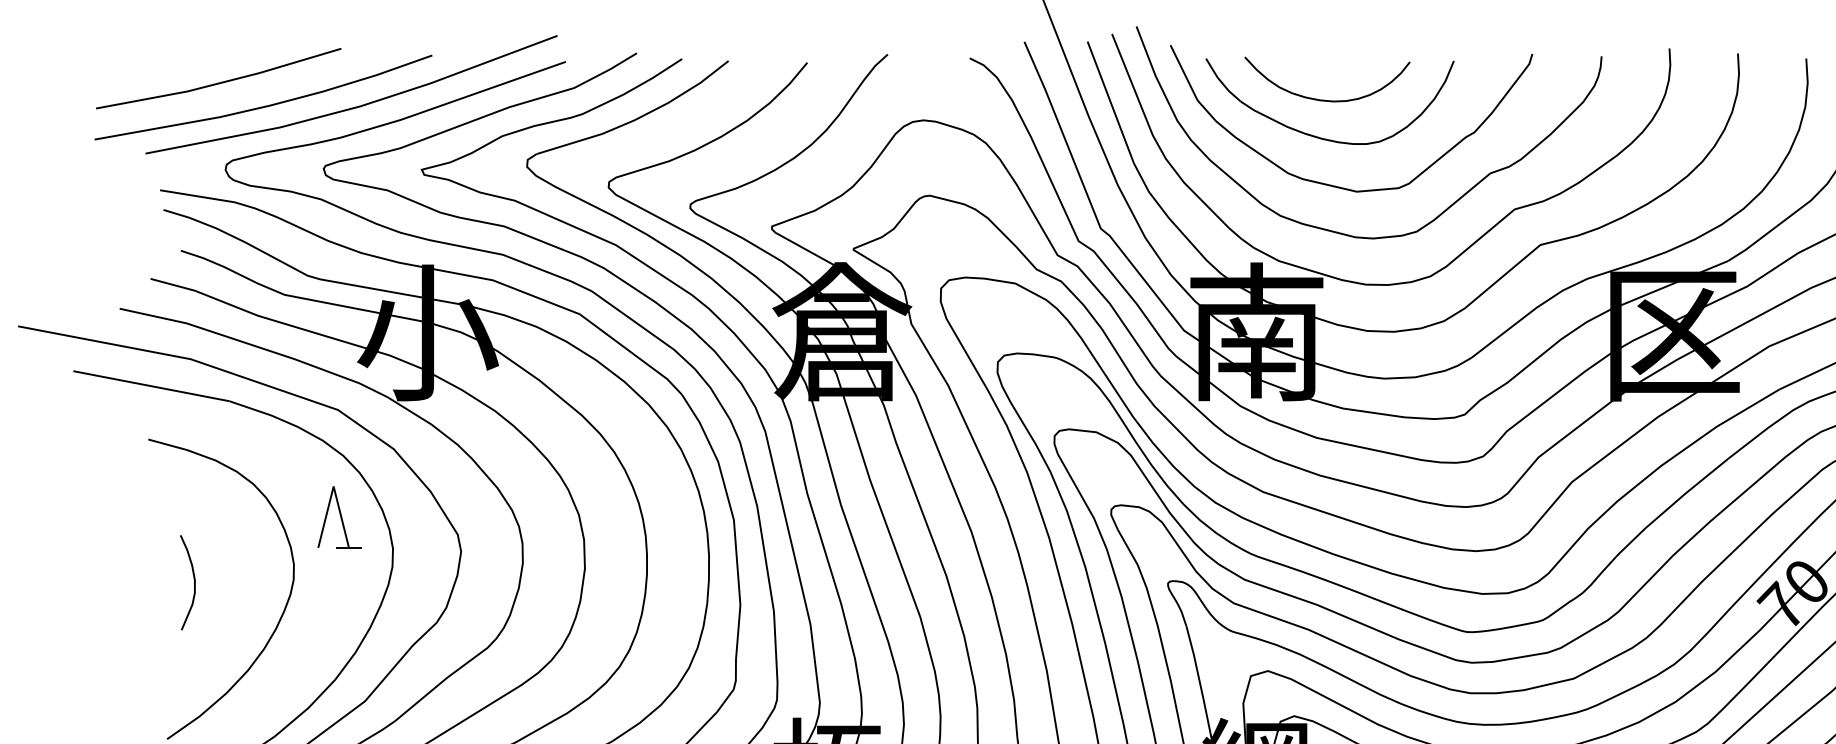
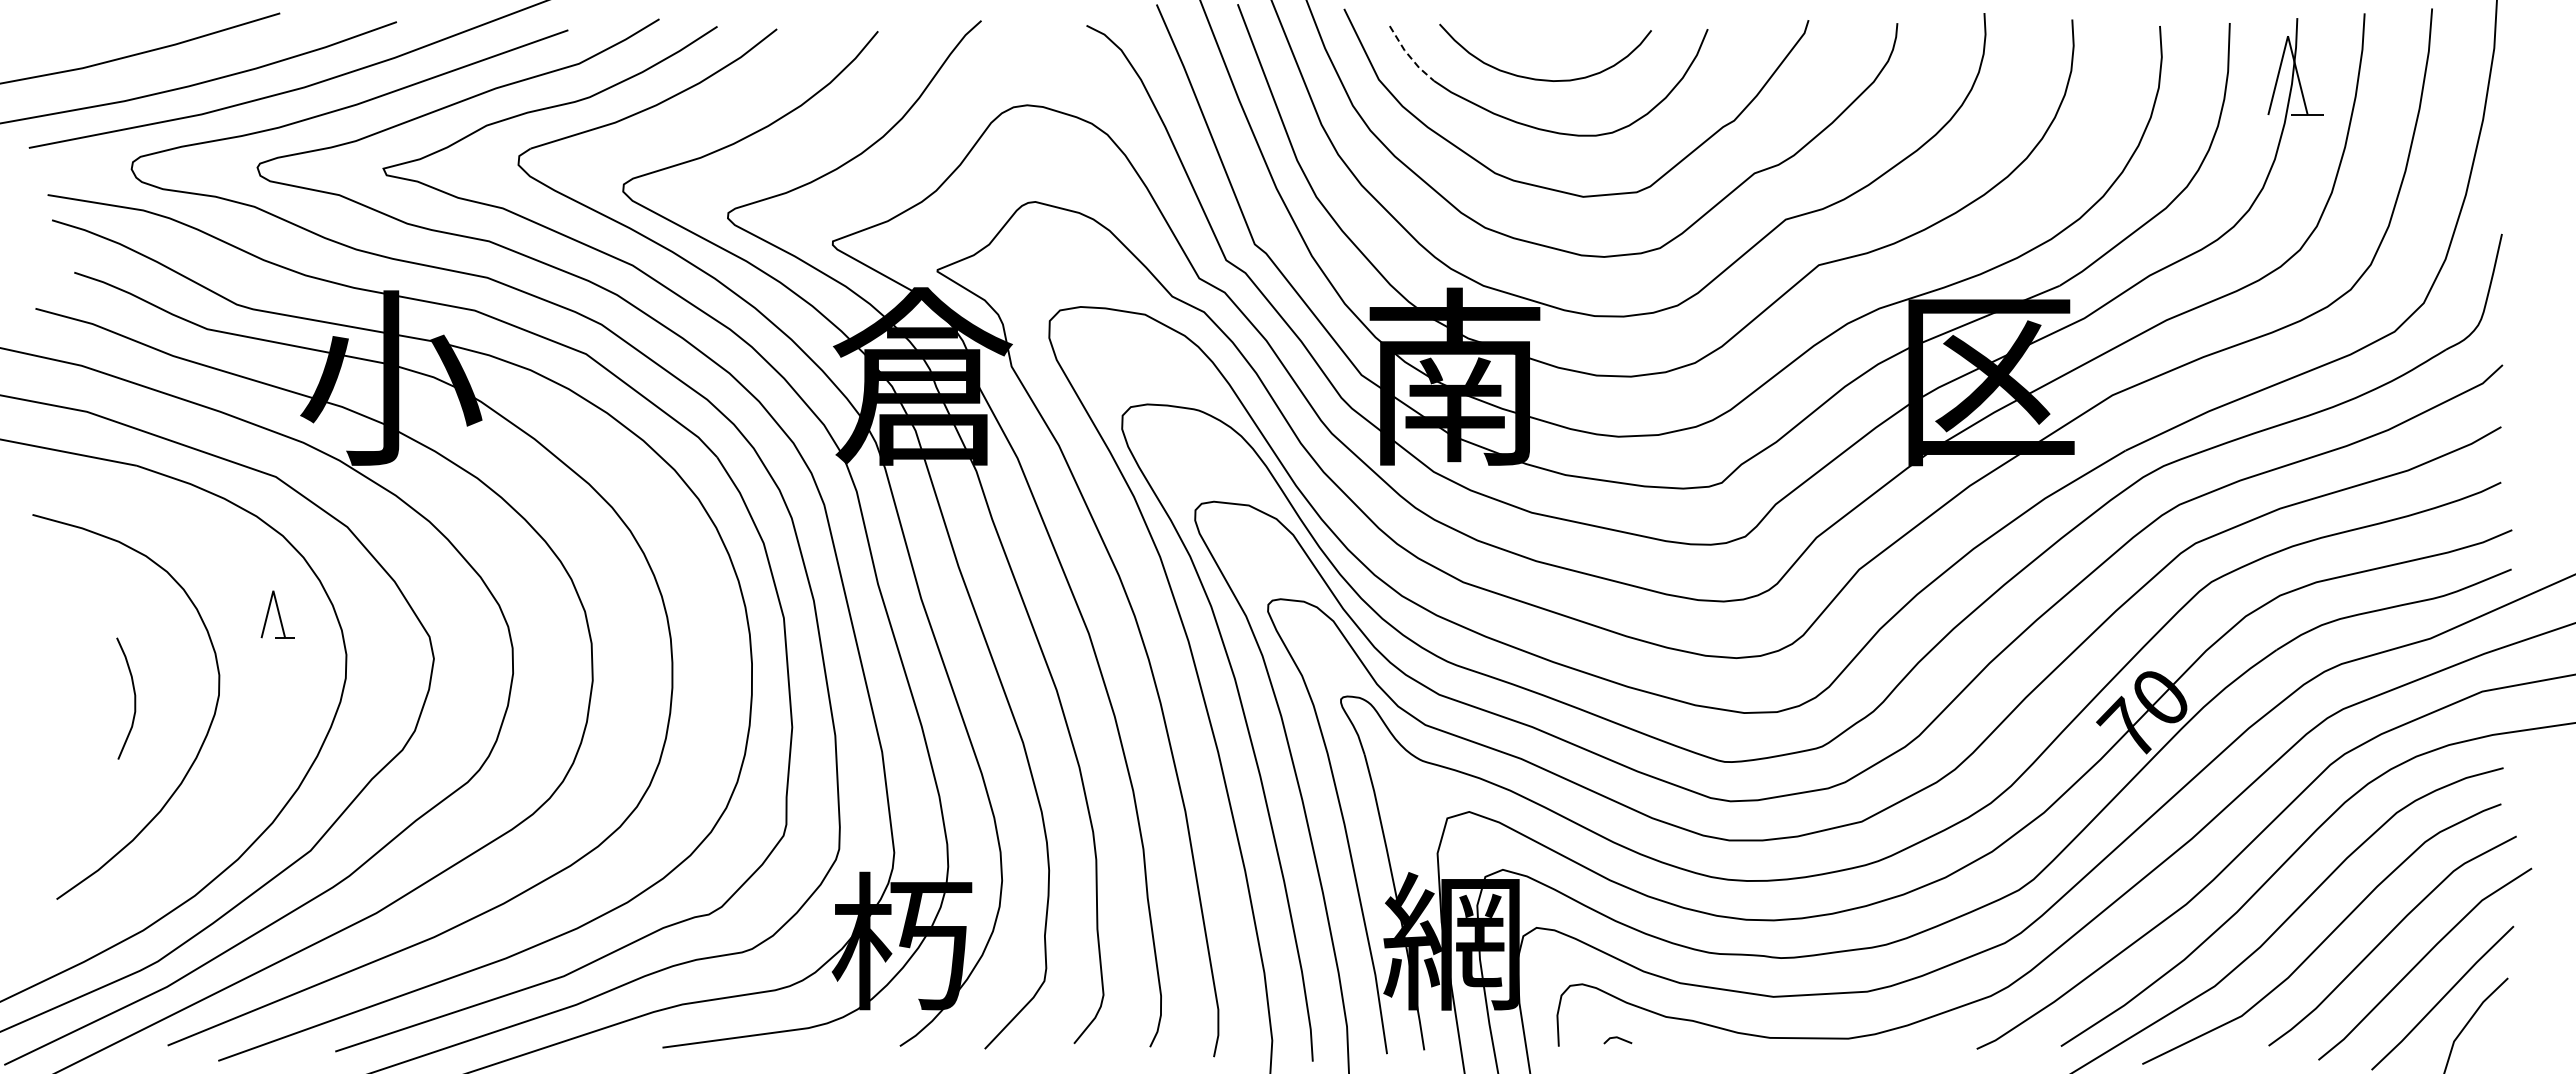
line: (1221, 81) -> (1409, 55), solid -> dashed
part: (339, 517) -> (277, 614), size x0.6
curve: (194, 582) -> (134, 698), moved

